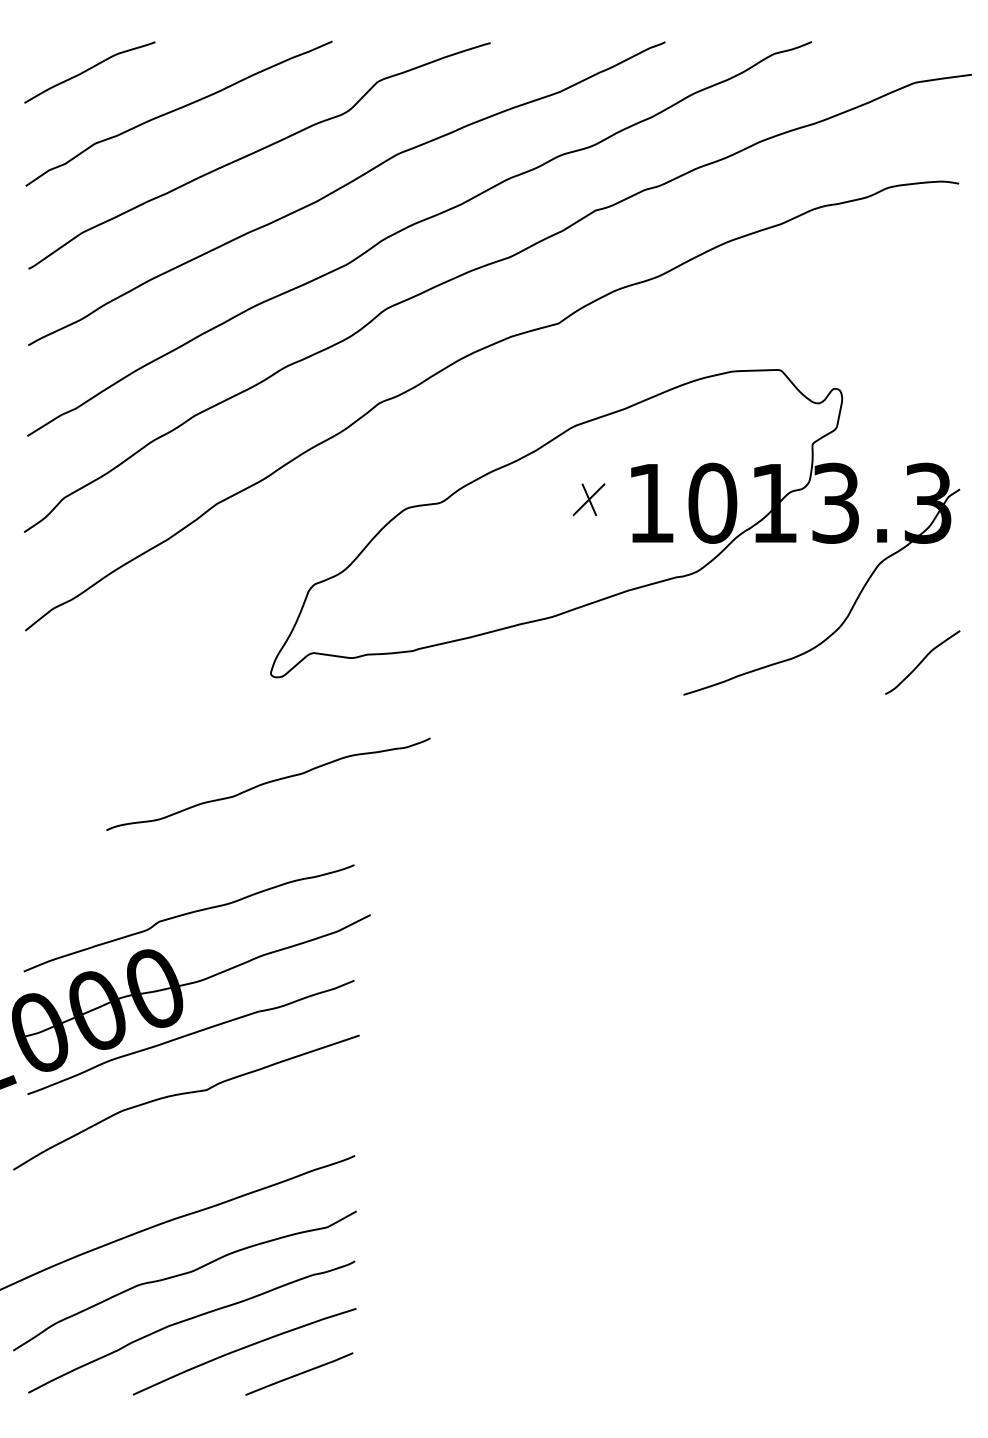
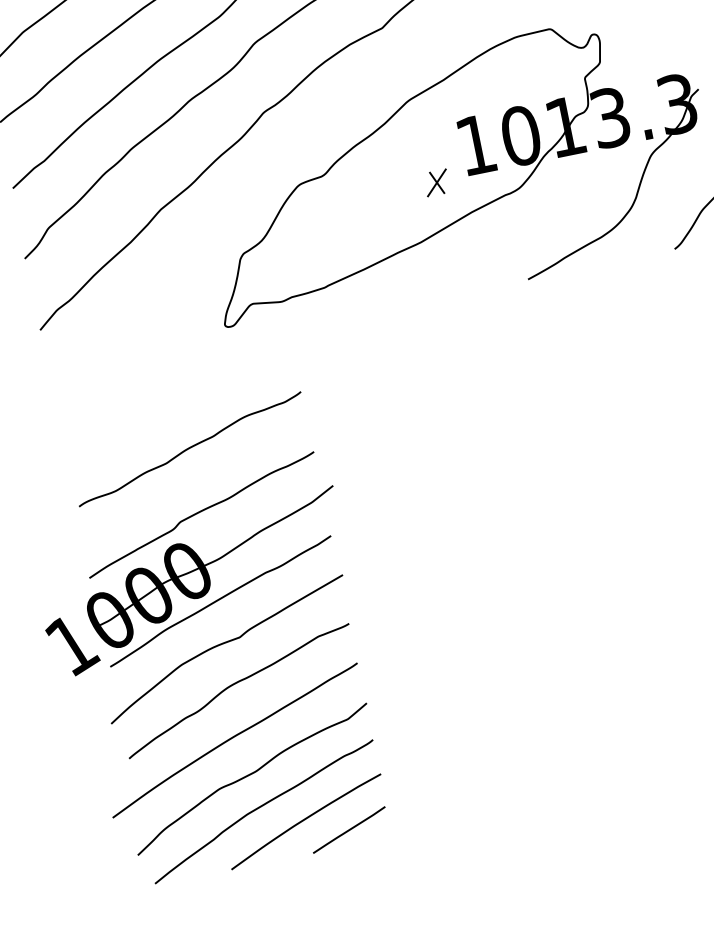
part: (588, 499) -> (436, 182), moved
curve: (268, 783) -> (190, 448), moved
curve: (186, 1151) -> (234, 684), added

